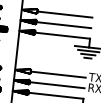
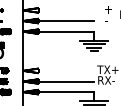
line: (64, 14) -> (66, 10), removed
line: (58, 74) -> (66, 70), removed

